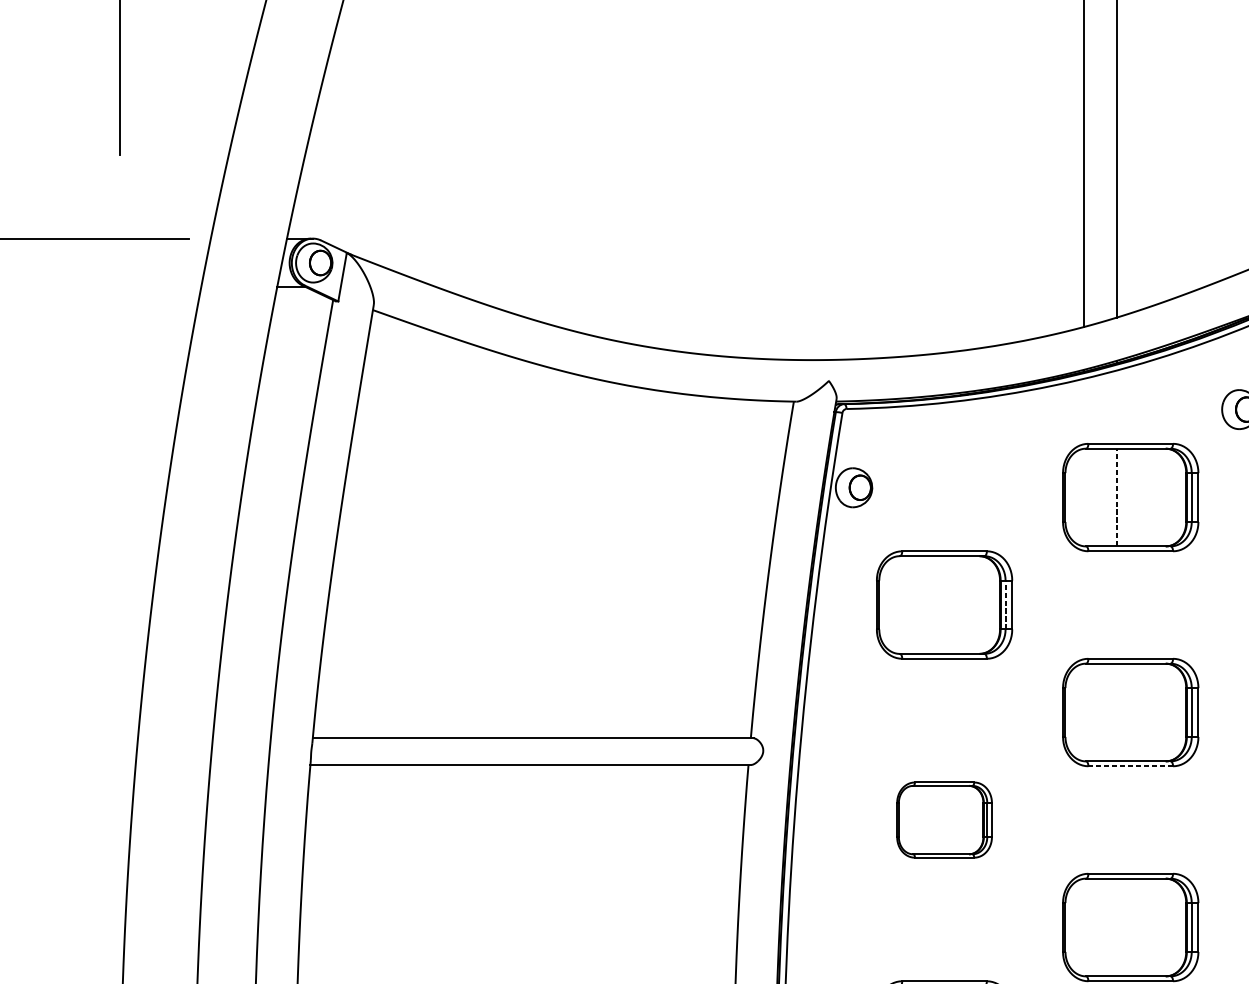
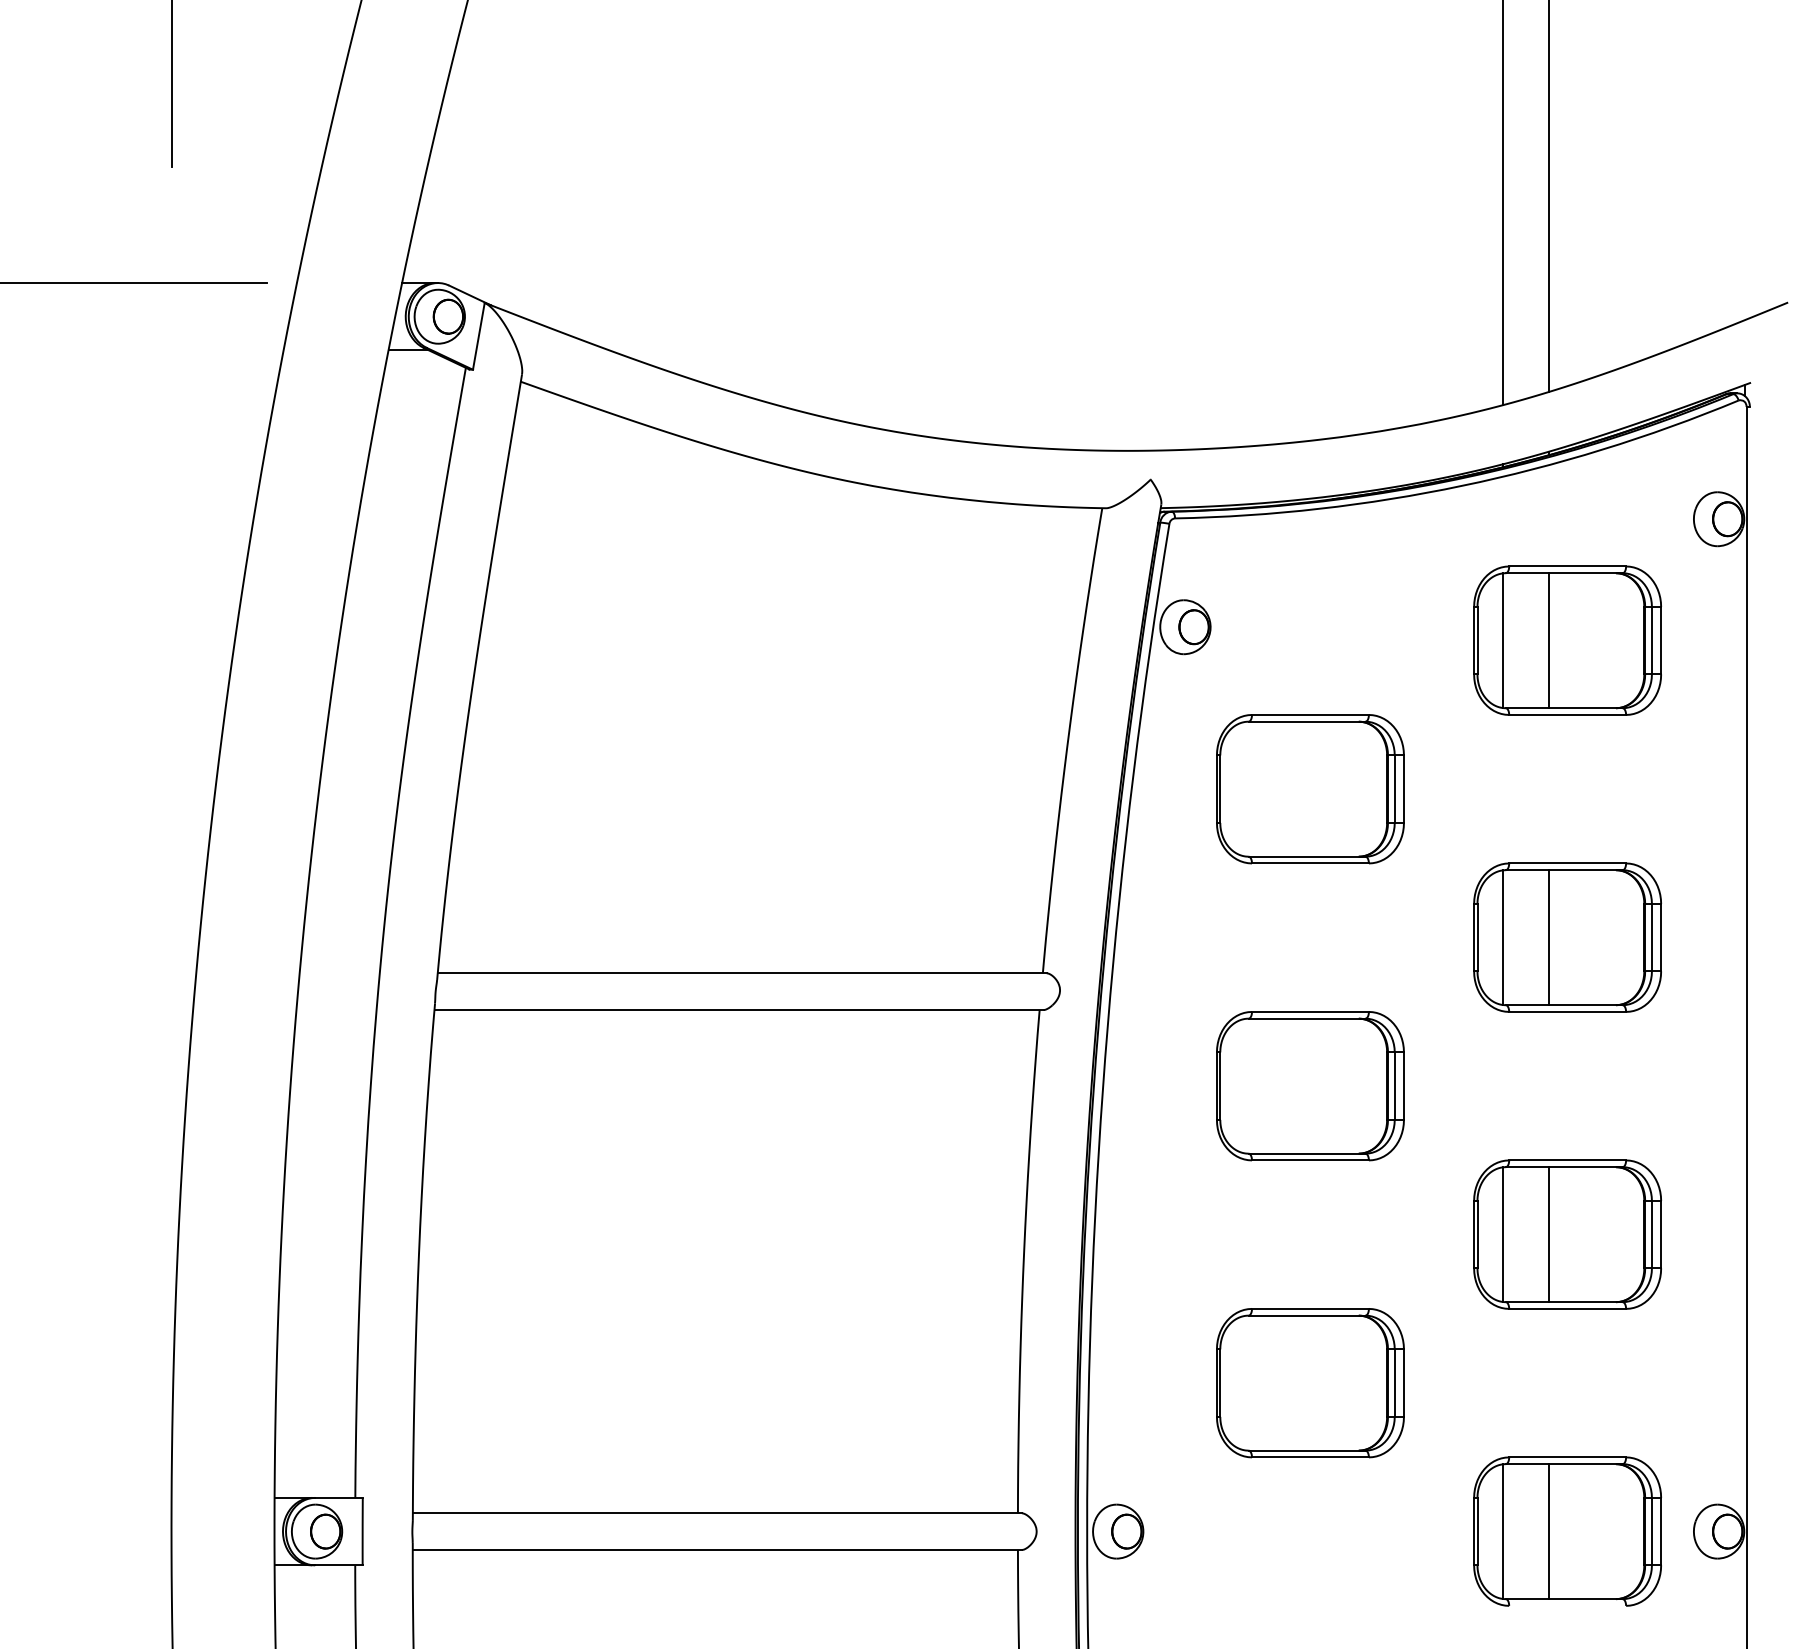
line: (1083, 497) -> (1502, 640), added
line: (1116, 497) -> (1548, 640), dashed -> solid
line: (1005, 605) -> (1394, 789), dashed -> solid
line: (1083, 712) -> (1502, 937), added
line: (1116, 712) -> (1548, 937), added
line: (1130, 765) -> (1567, 1011), dashed -> solid
part: (944, 820) -> (1310, 1086), size x1.43
line: (1083, 927) -> (1502, 1234), added
line: (1116, 927) -> (1548, 1234), added

